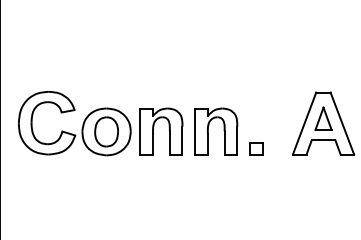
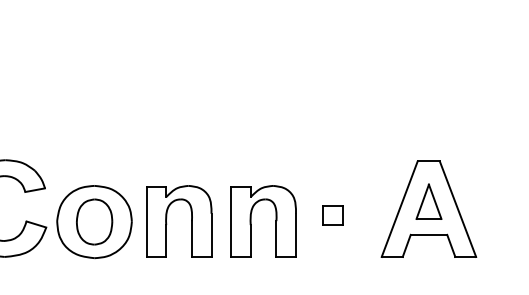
part: (256, 148) -> (333, 215), moved

